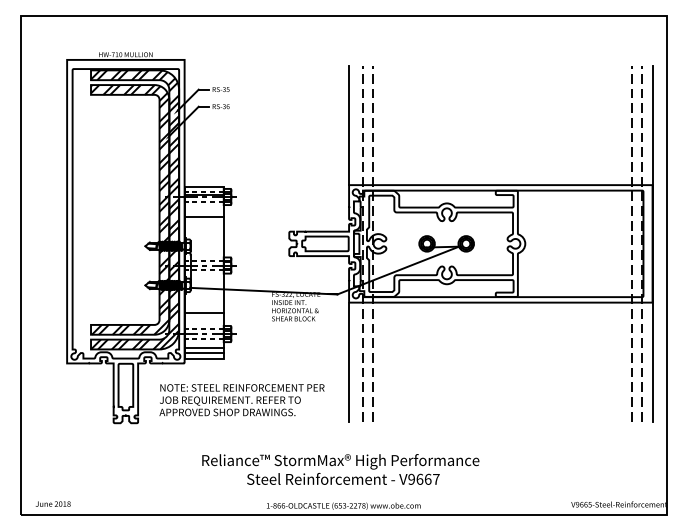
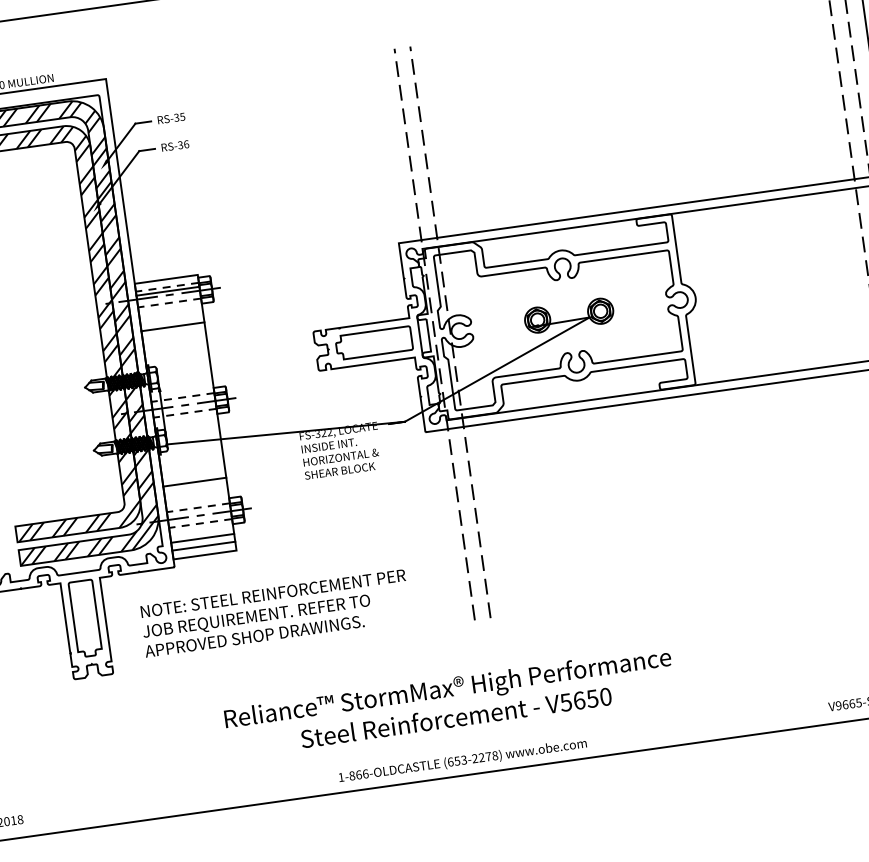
line: (349, 125) -> (386, 147), removed
line: (349, 361) -> (439, 526), removed
text: (423, 478) -> (584, 698), V9667 -> V5650

